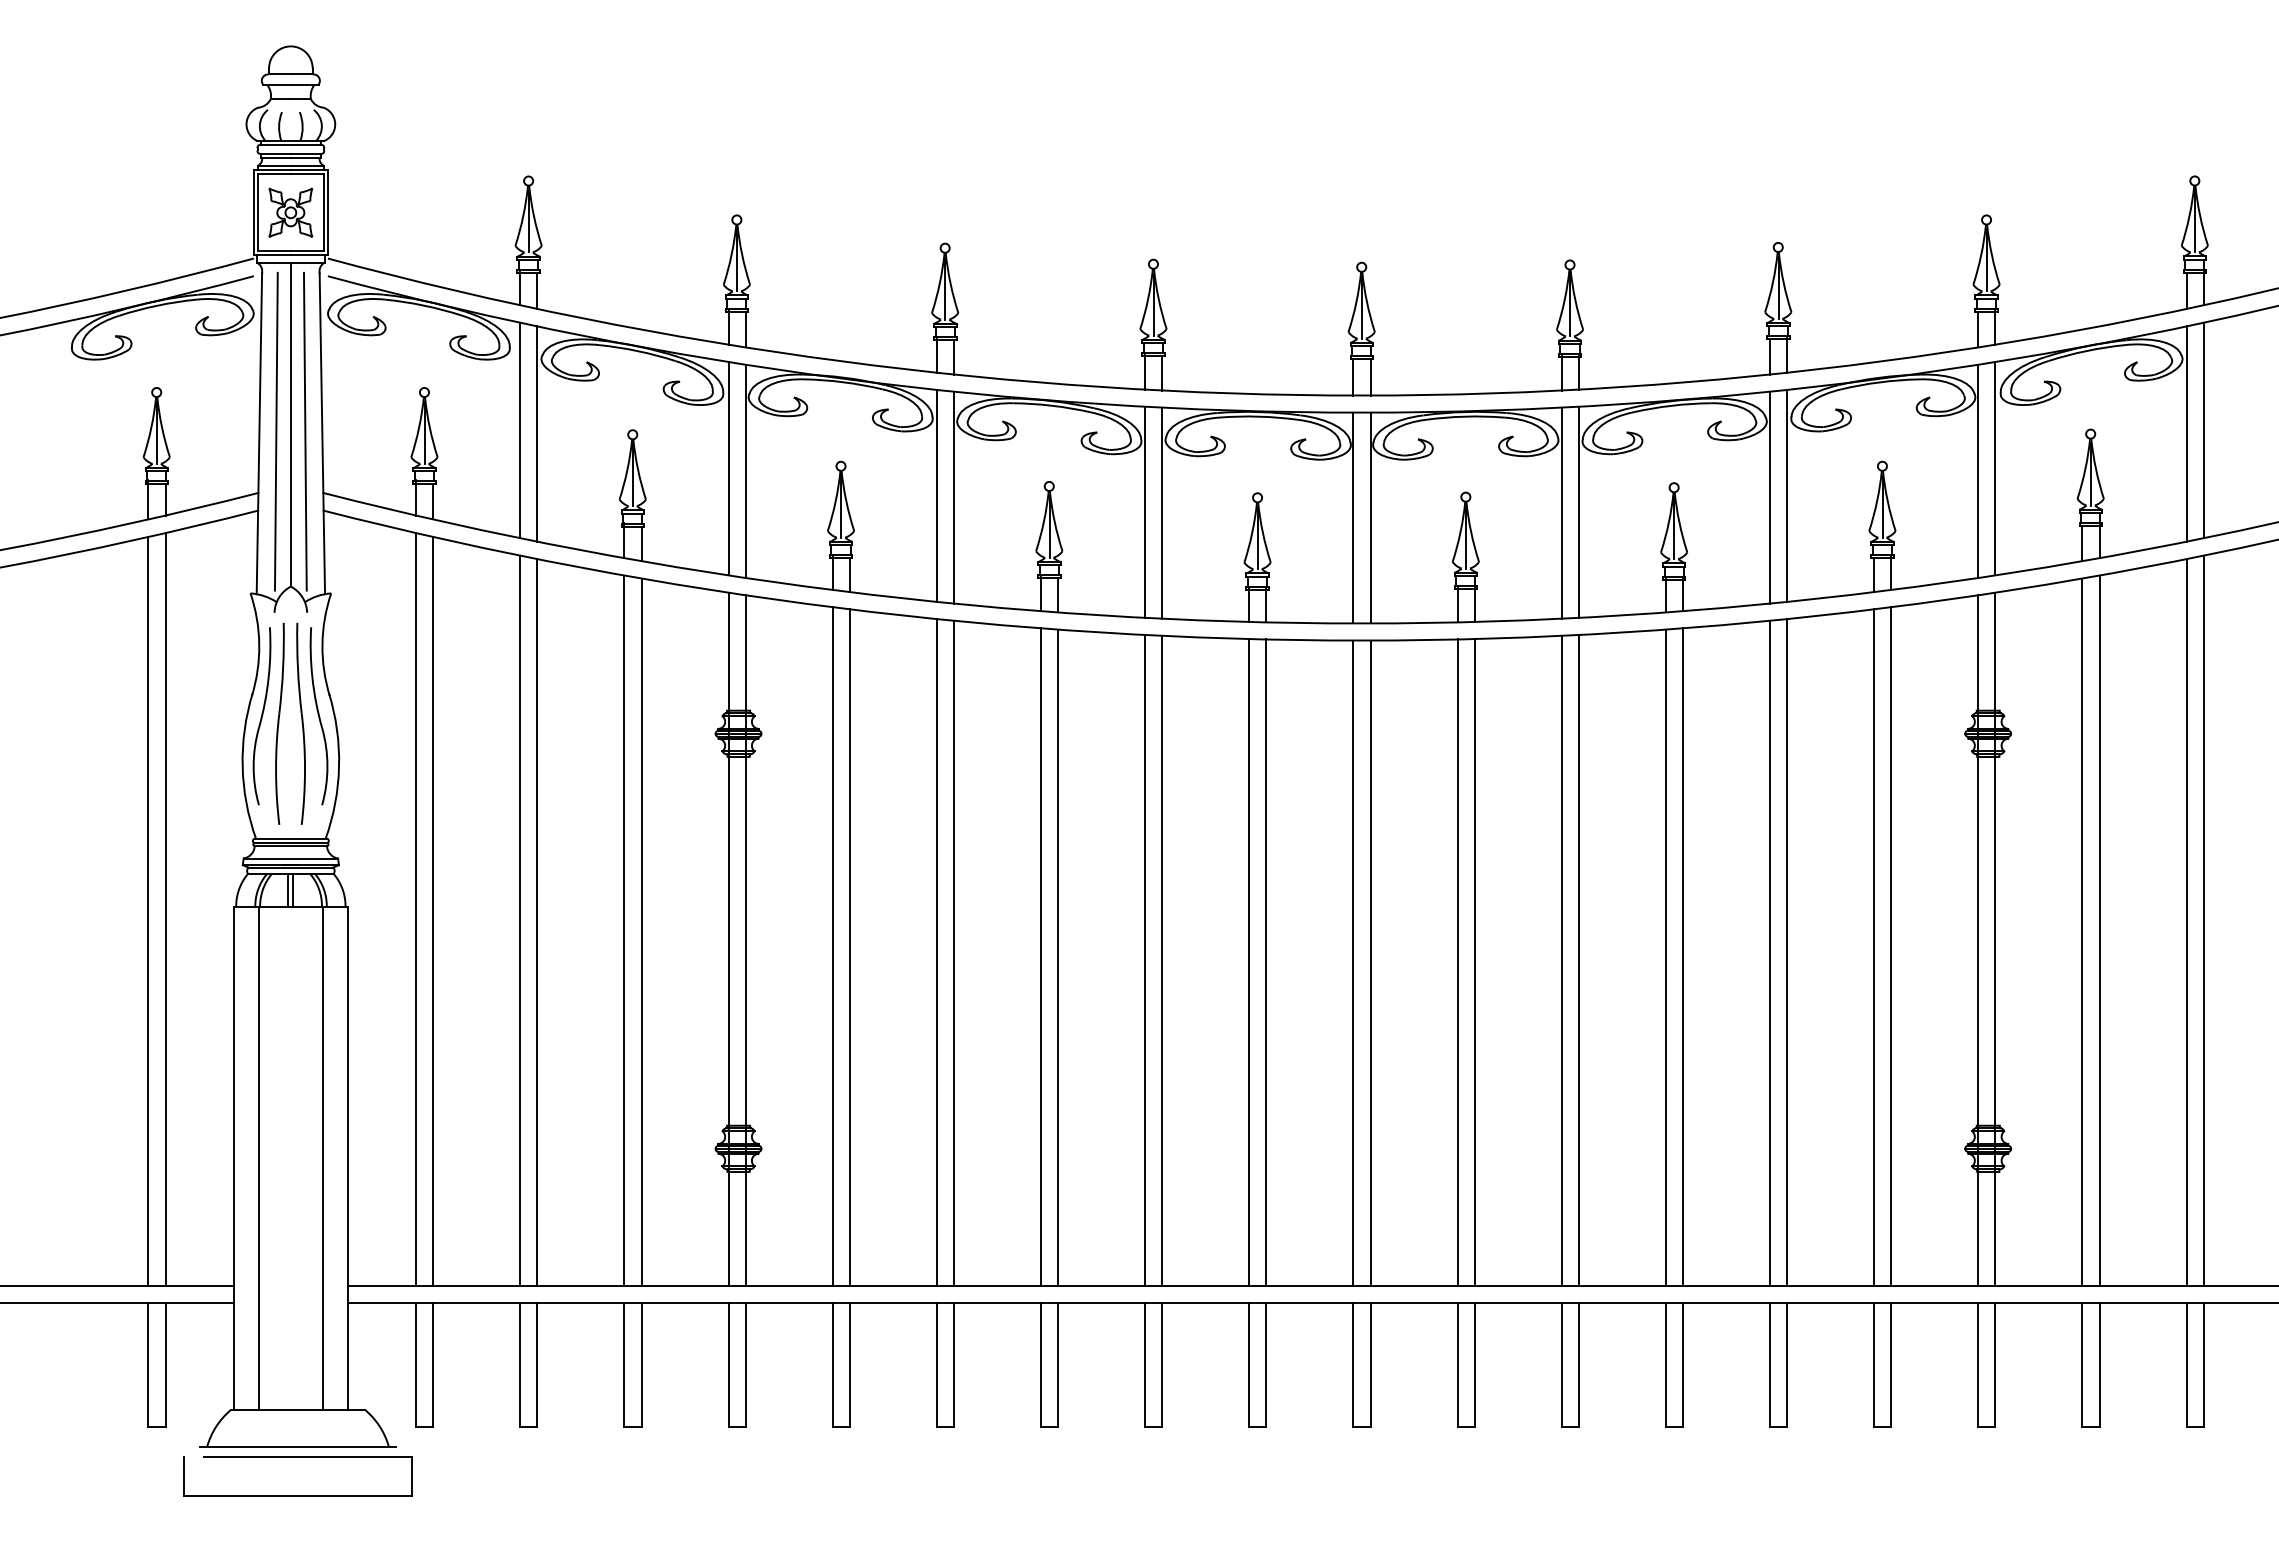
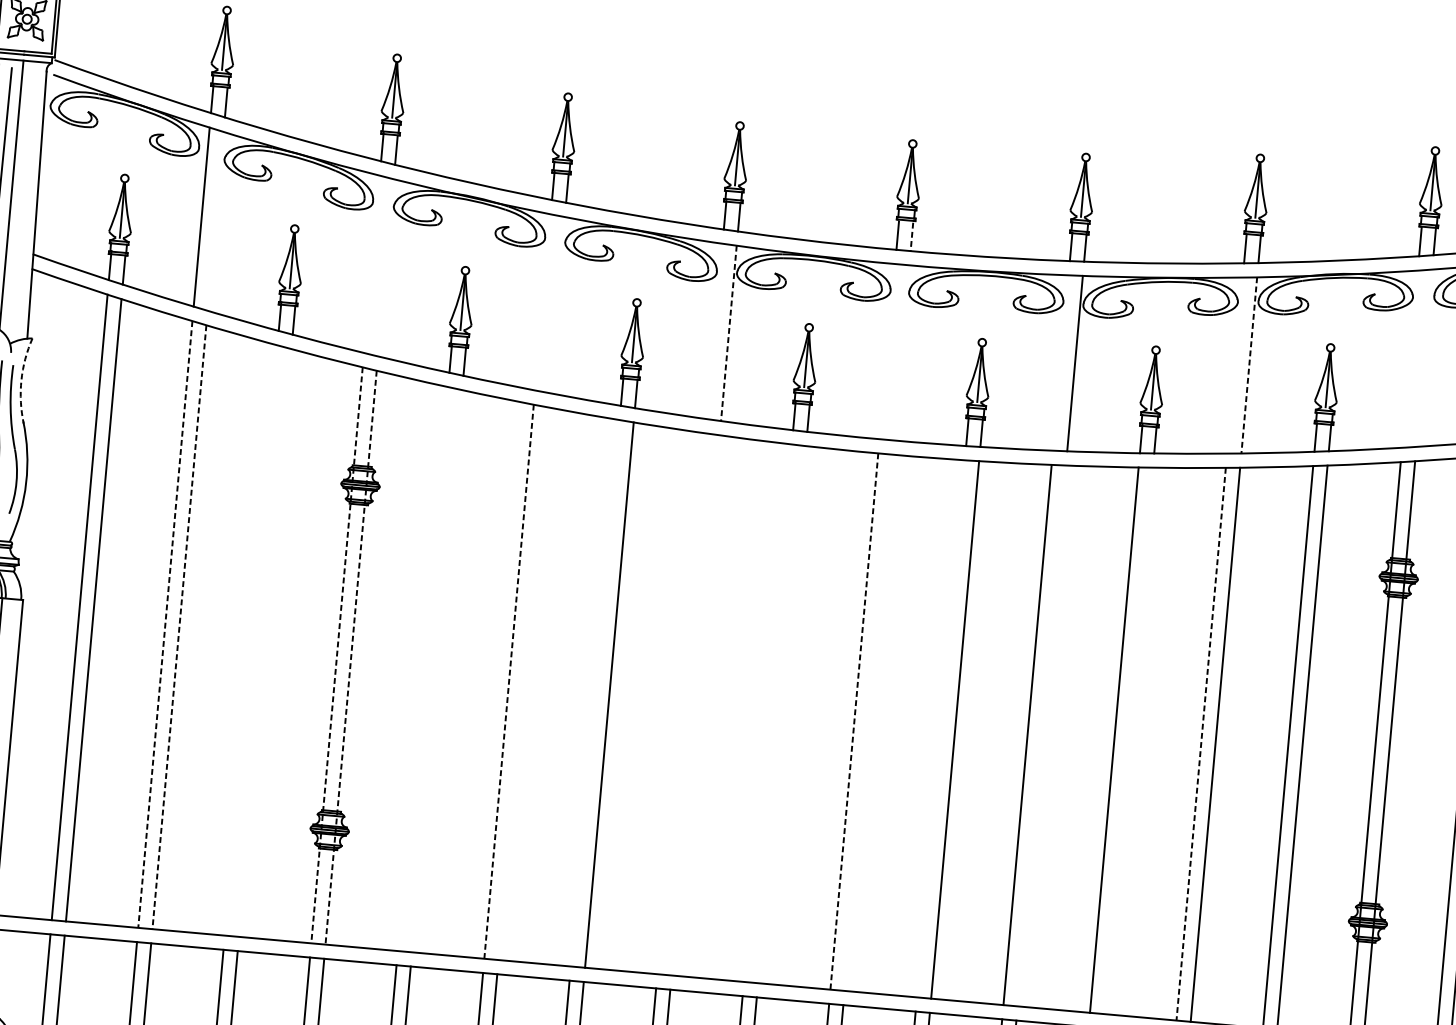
line: (1370, 378) -> (911, 236), solid -> dashed
line: (304, 431) -> (22, 201), removed
line: (537, 433) -> (215, 220), removed
line: (728, 468) -> (371, 264), removed
line: (1995, 468) -> (1424, 358), removed
line: (745, 470) -> (385, 267), removed
line: (1978, 470) -> (1410, 358), removed
line: (936, 495) -> (542, 302), removed
line: (1787, 495) -> (1249, 365), solid -> dashed
line: (953, 497) -> (556, 304), removed
line: (1770, 497) -> (1235, 365), removed
line: (1145, 511) -> (715, 330), removed
line: (1561, 512) -> (1060, 362), removed
line: (1162, 513) -> (729, 333), solid -> dashed
line: (1353, 517) -> (887, 351), removed
line: (1370, 517) -> (901, 352), removed
arc: (322, 644) -> (21, 380), solid -> dashed
line: (520, 921) -> (165, 625), solid -> dashed
line: (537, 923) -> (179, 628), solid -> dashed
line: (624, 930) -> (251, 640), removed
line: (641, 931) -> (265, 642), removed
line: (728, 939) -> (336, 655), solid -> dashed
line: (745, 941) -> (350, 658), solid -> dashed
line: (832, 946) -> (422, 668), removed
line: (849, 947) -> (436, 671), removed
line: (953, 952) -> (522, 682), removed
line: (936, 953) -> (508, 682), solid -> dashed
line: (1770, 953) -> (1201, 744), solid -> dashed
line: (1041, 956) -> (595, 692), removed
line: (1682, 956) -> (1128, 740), removed
line: (1145, 959) -> (681, 703), removed
line: (1578, 959) -> (1041, 735), removed
line: (1162, 960) -> (695, 705), removed
line: (1249, 962) -> (768, 713), removed
line: (1266, 962) -> (782, 714), removed
line: (1370, 962) -> (868, 722), removed
line: (1457, 962) -> (940, 728), removed
line: (1353, 963) -> (854, 721), solid -> dashed

